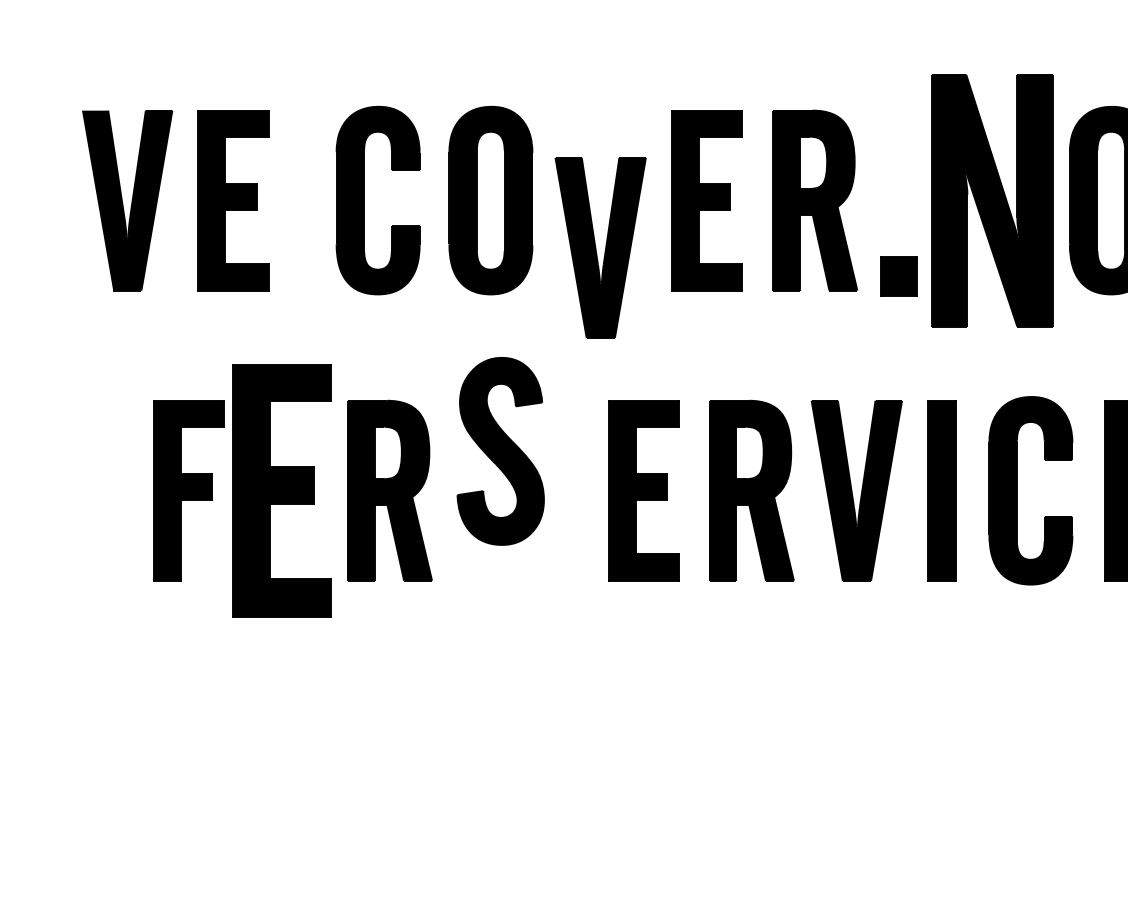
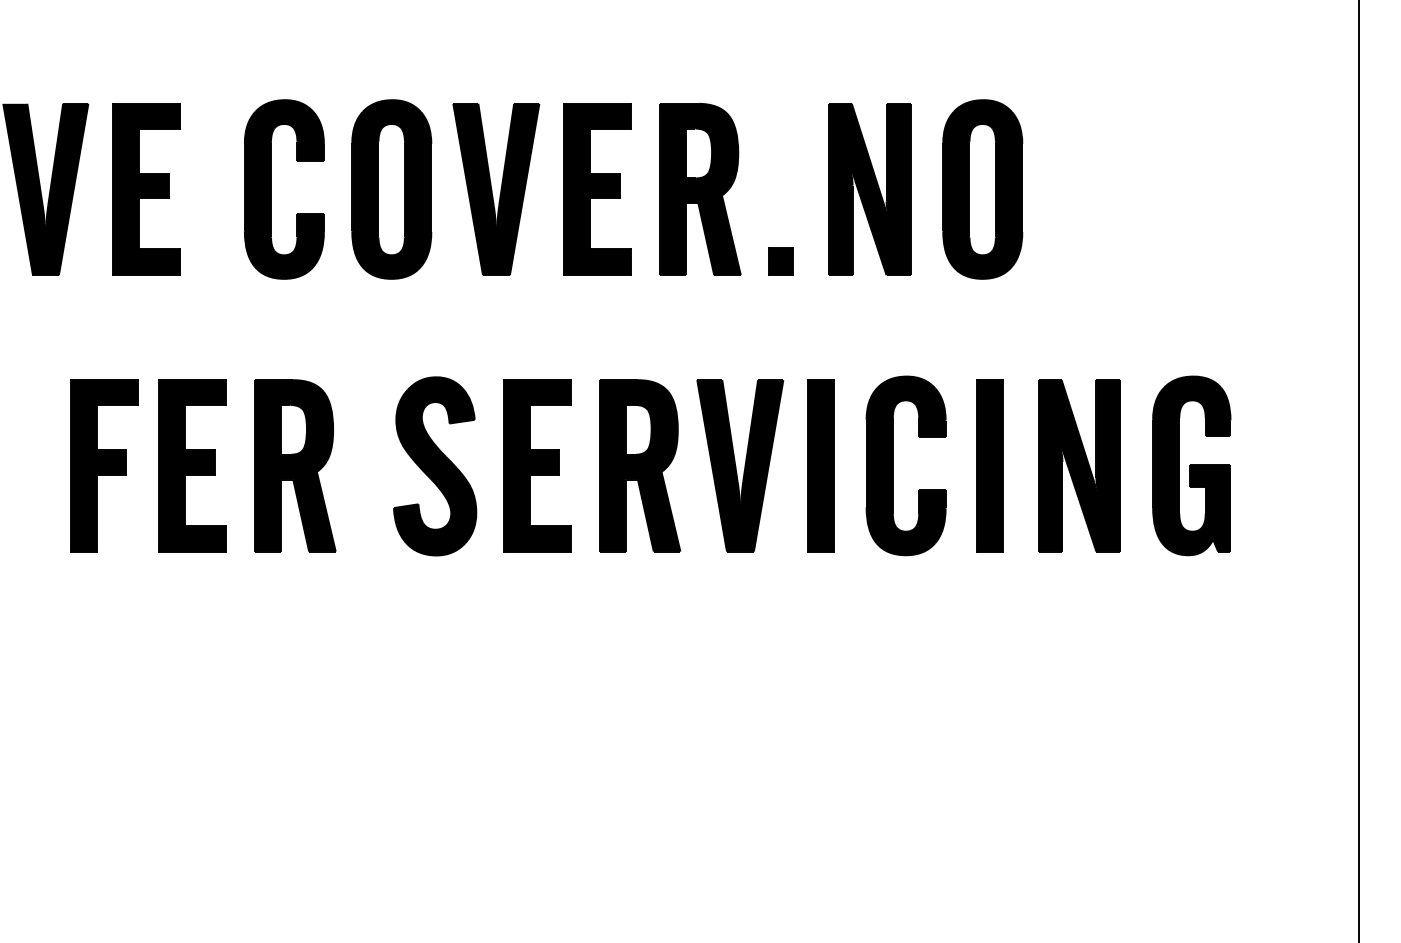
part: (992, 200) -> (869, 189), size x0.71
part: (600, 247) -> (496, 189), moved
part: (899, 276) -> (780, 261), size x0.71
part: (501, 451) -> (435, 466), moved
part: (281, 490) -> (192, 465), size x0.71

